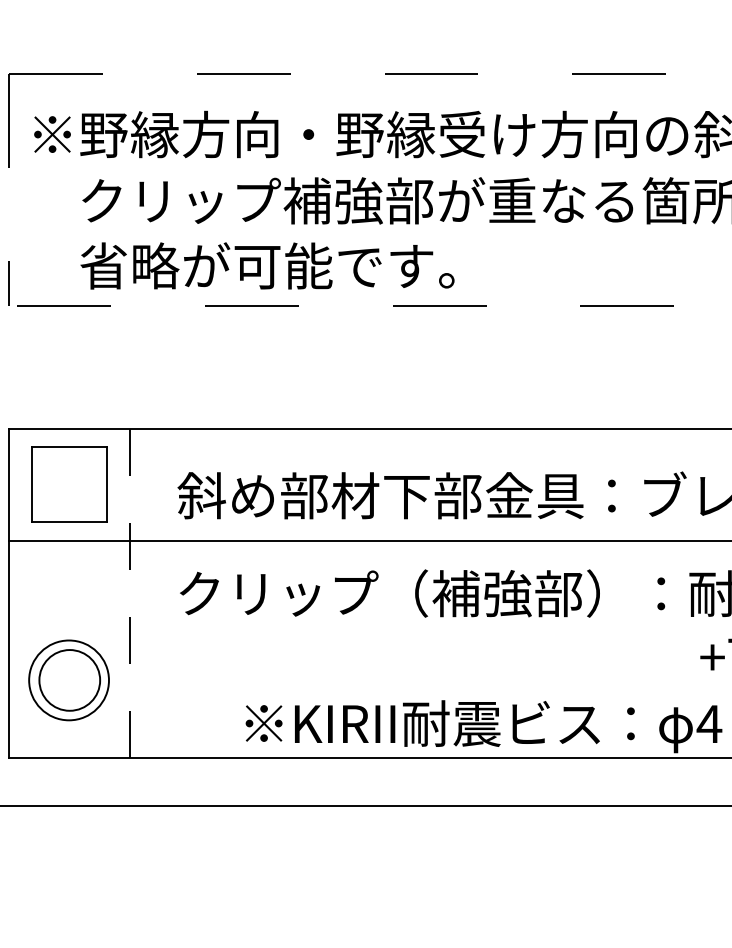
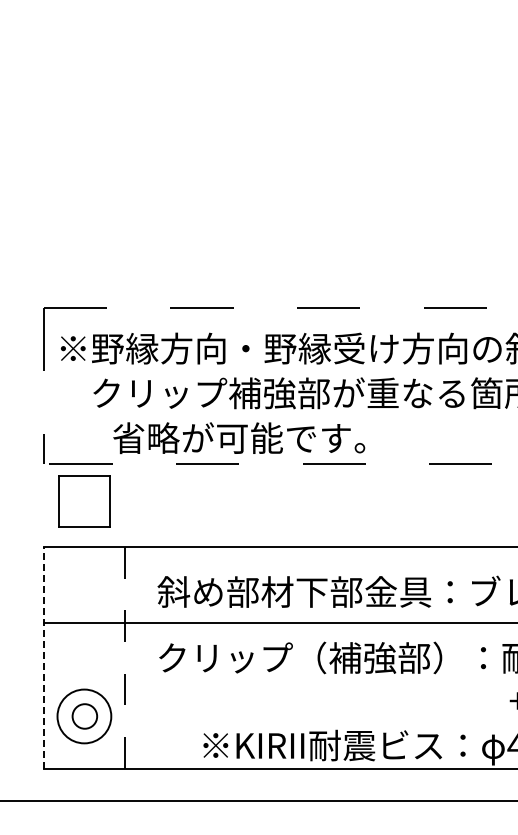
text: (268, 266) -> (239, 438), moved
part: (69, 484) -> (84, 501), moved
line: (8, 592) -> (43, 657), solid -> dashed
circle: (69, 680) -> (84, 716), size x0.6

